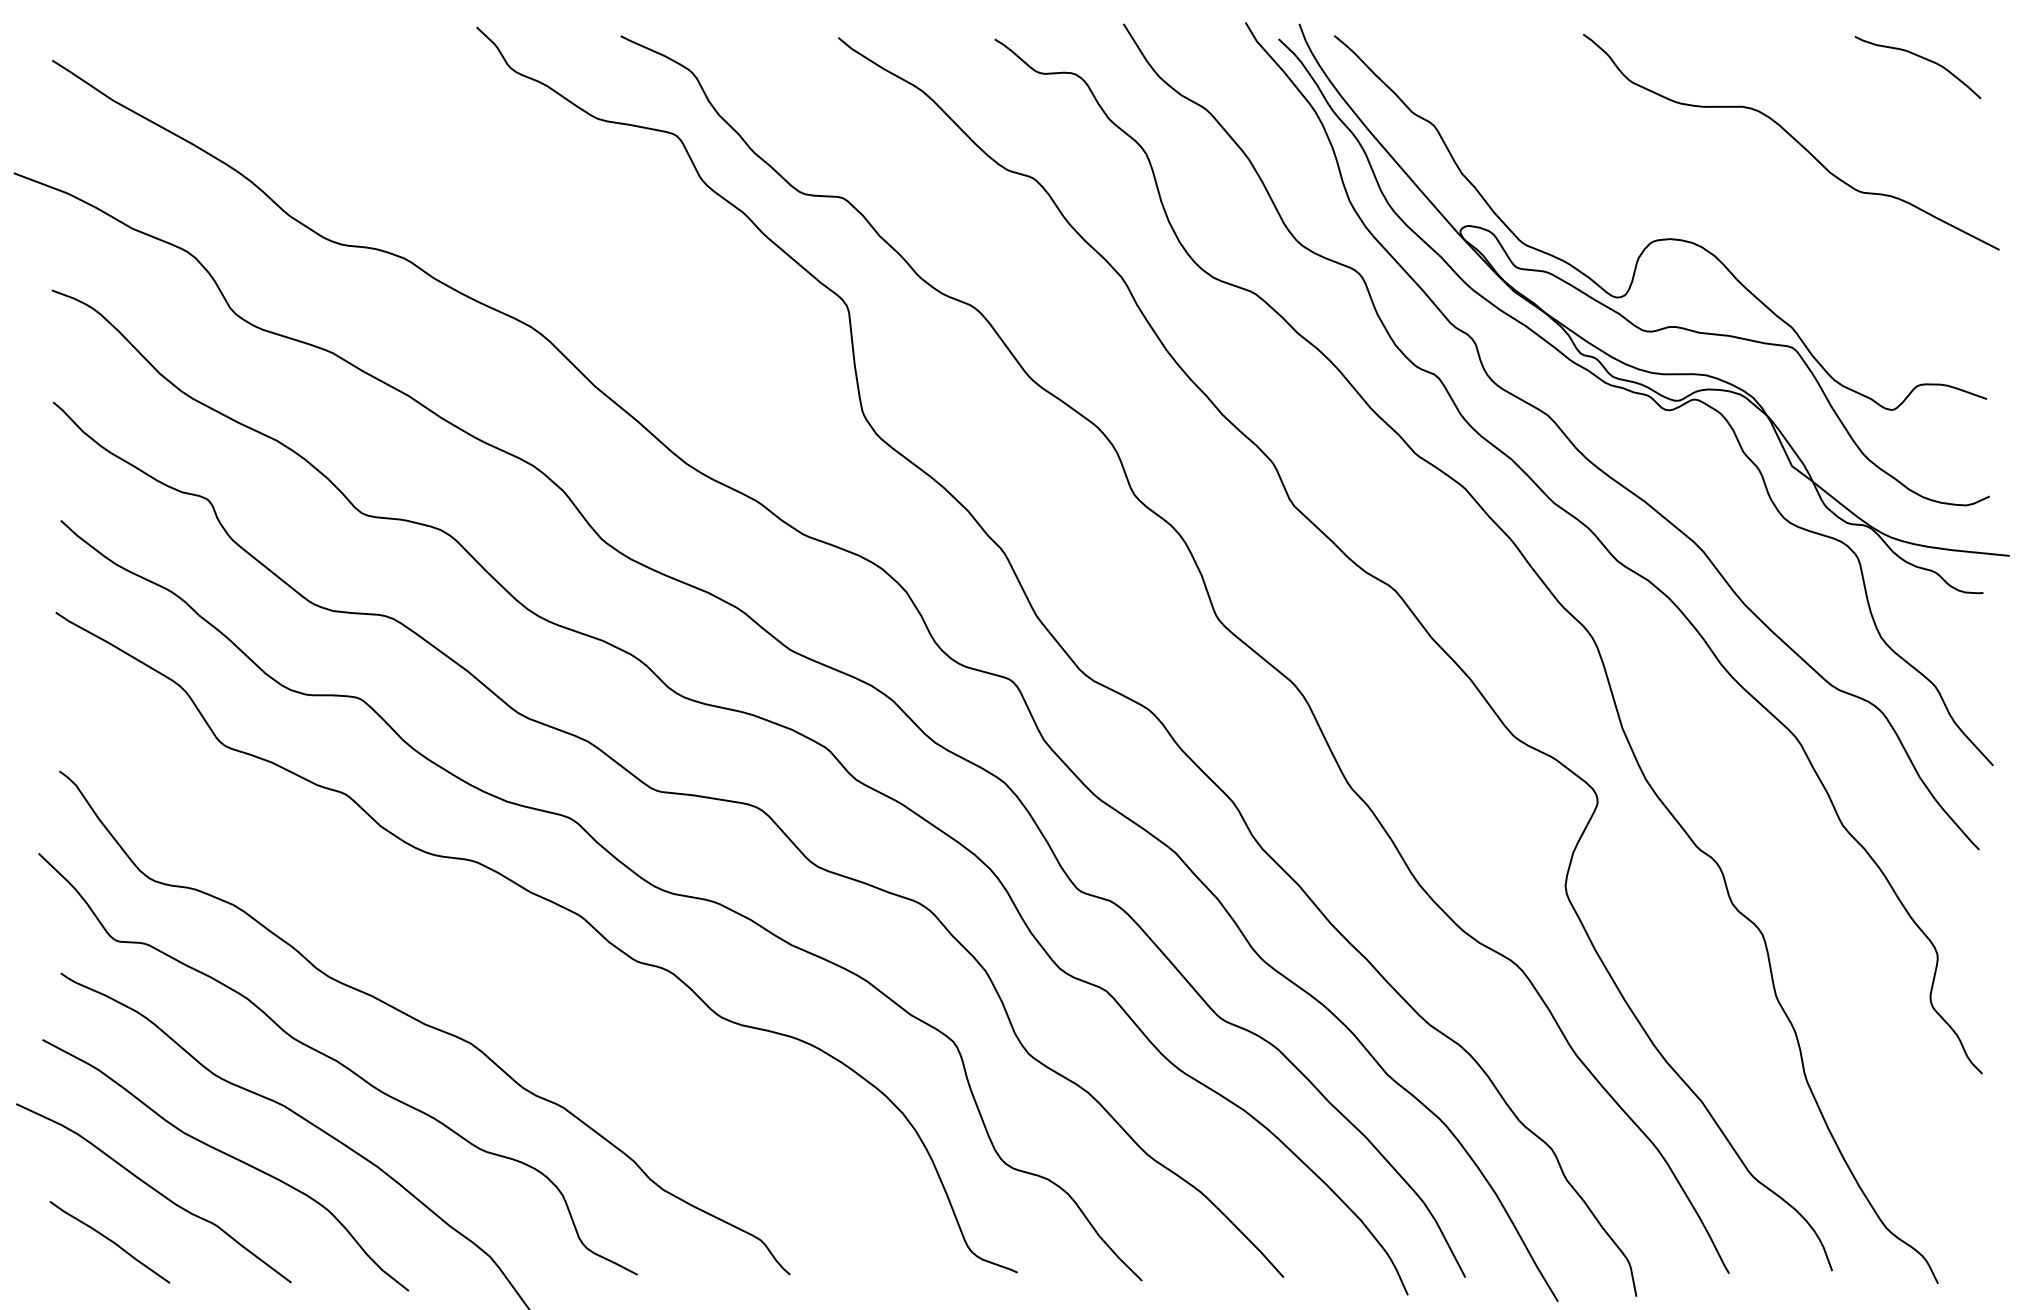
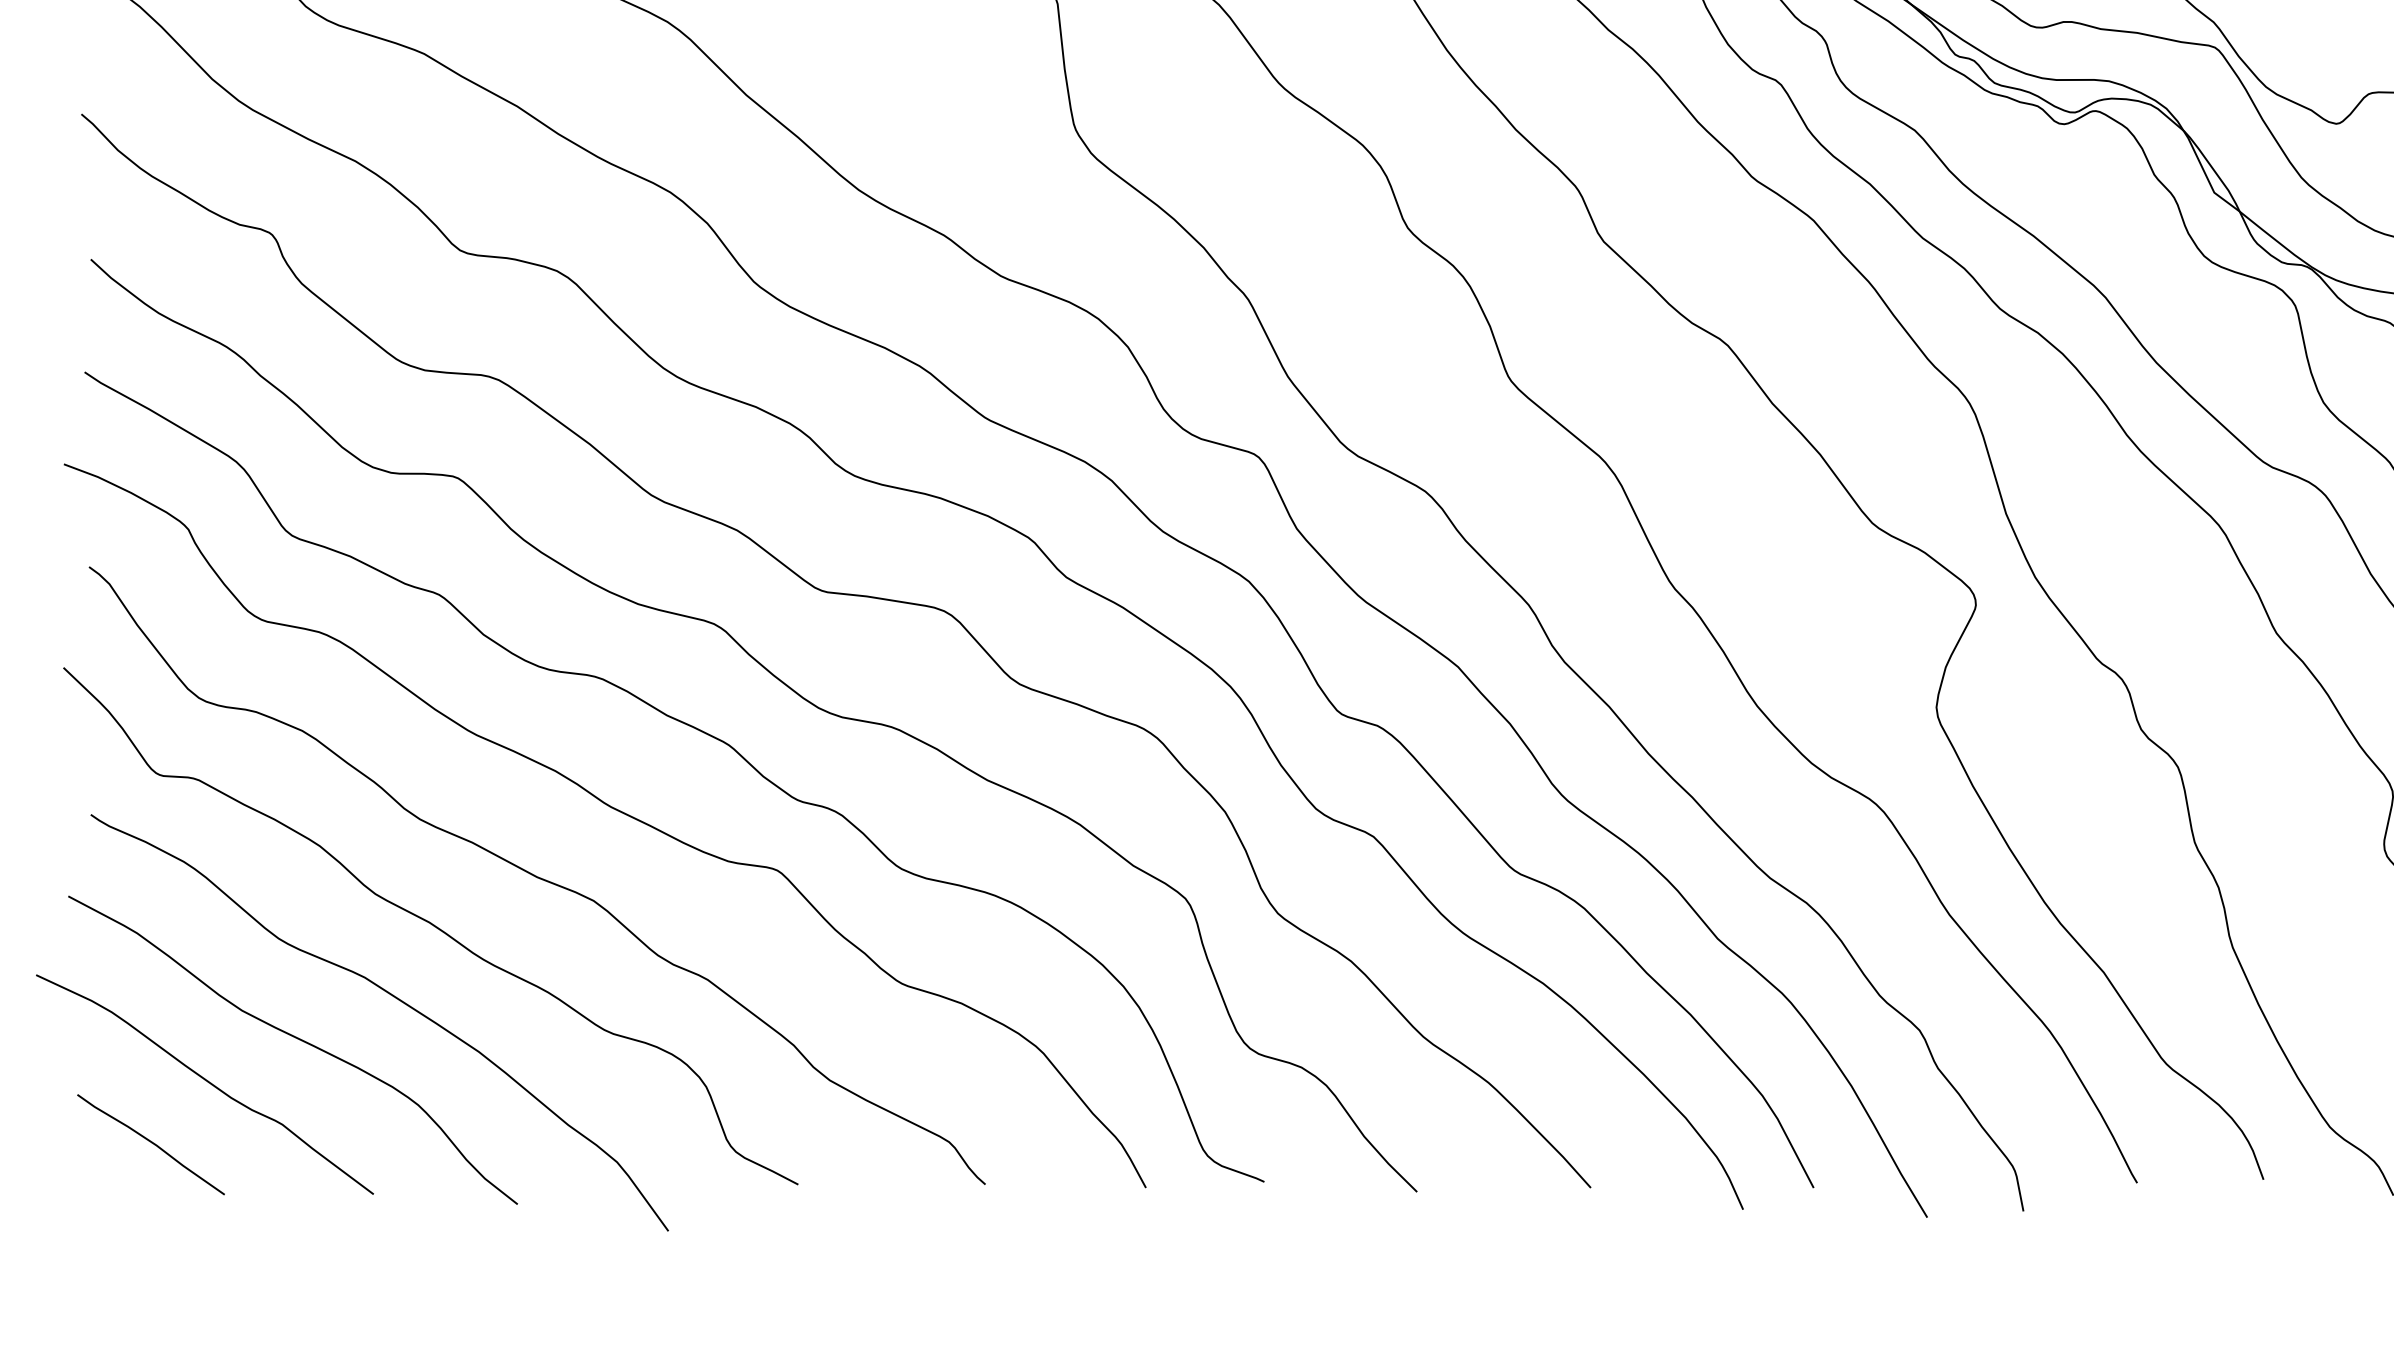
curve: (485, 968) -> (611, 808), added

